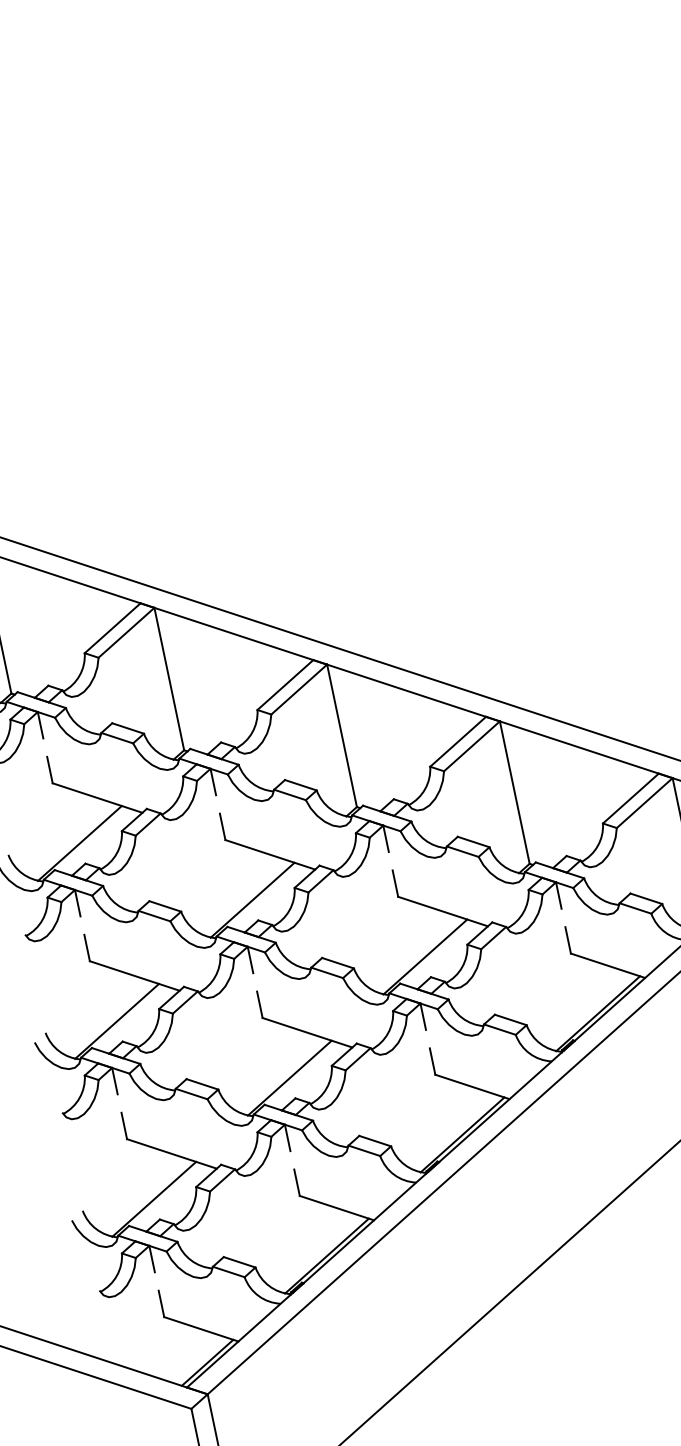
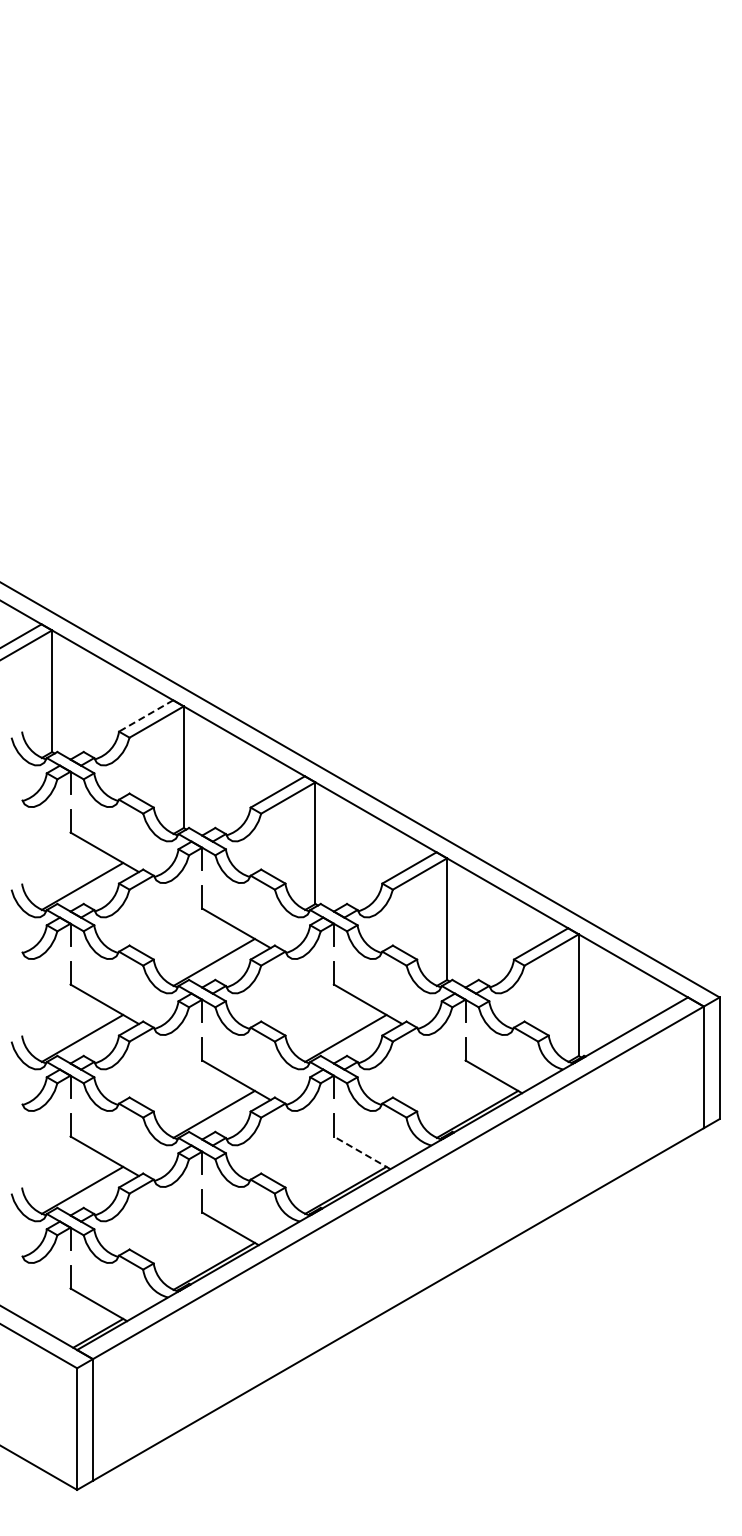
line: (112, 629) -> (145, 716), solid -> dashed
line: (472, 1086) -> (362, 1152), solid -> dashed

